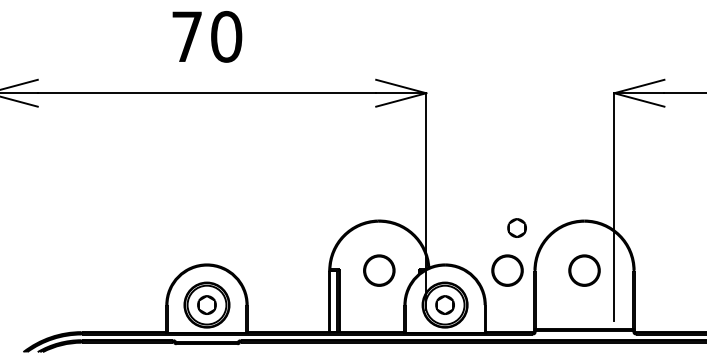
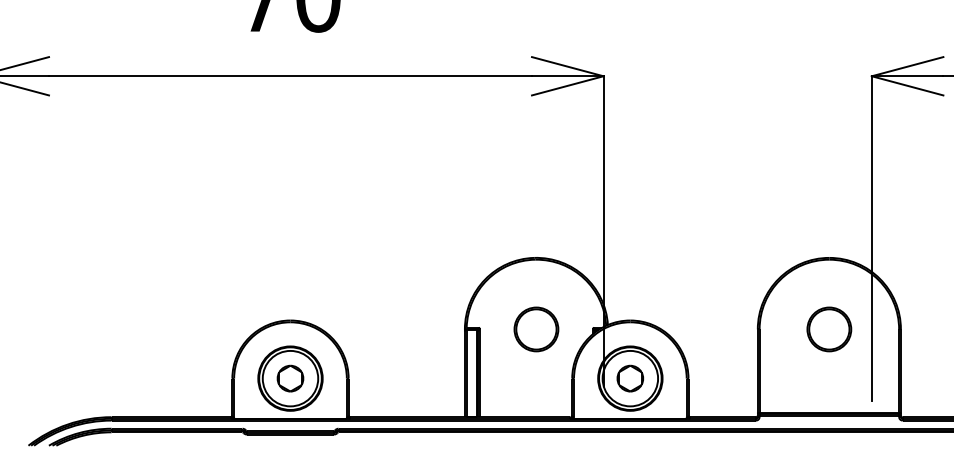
part: (516, 227) -> (732, 267), removed
part: (507, 270) -> (719, 329), removed

